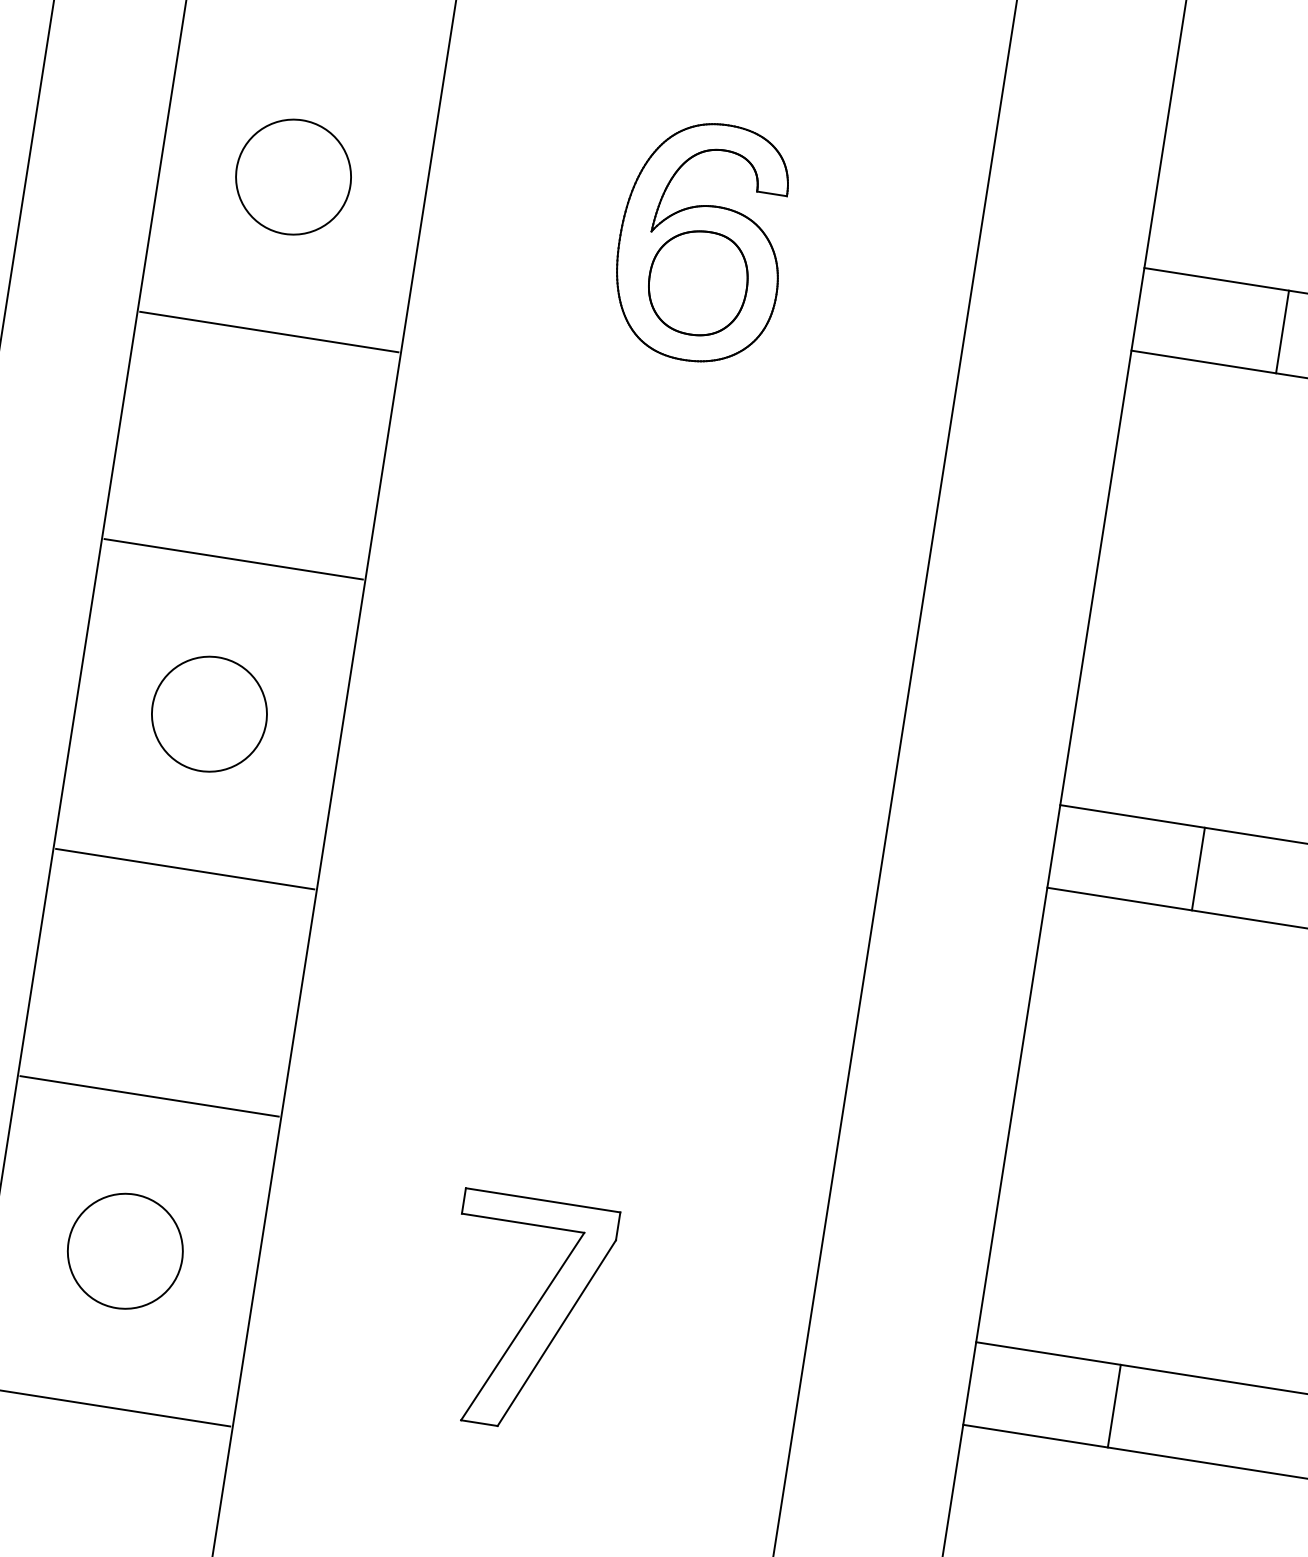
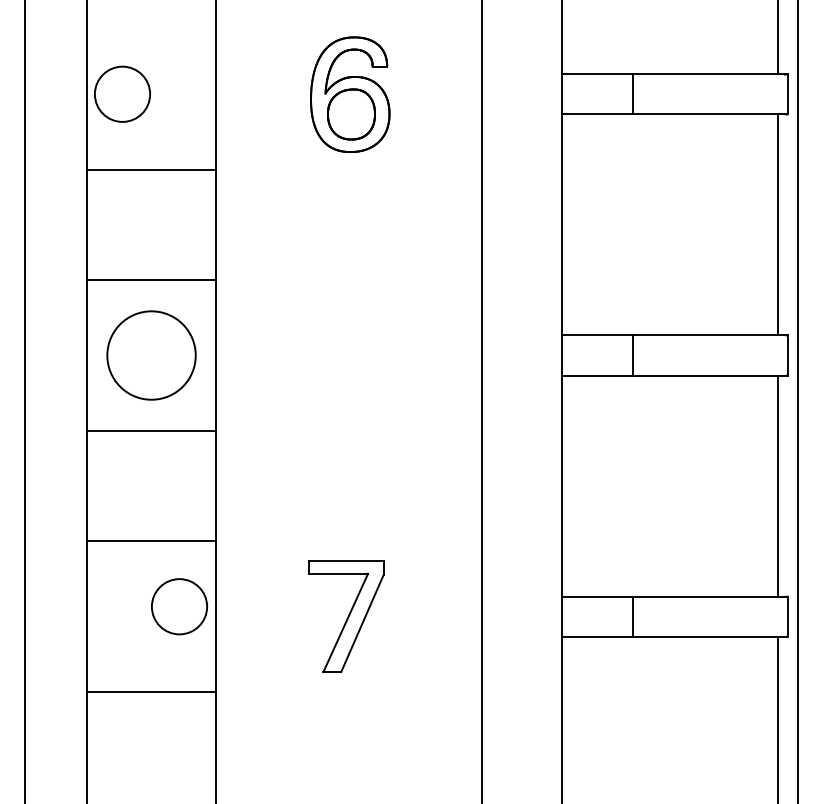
circle: (293, 175) -> (122, 93), moved
circle: (209, 714) -> (151, 355), size x1.6
circle: (125, 1250) -> (179, 606), moved

